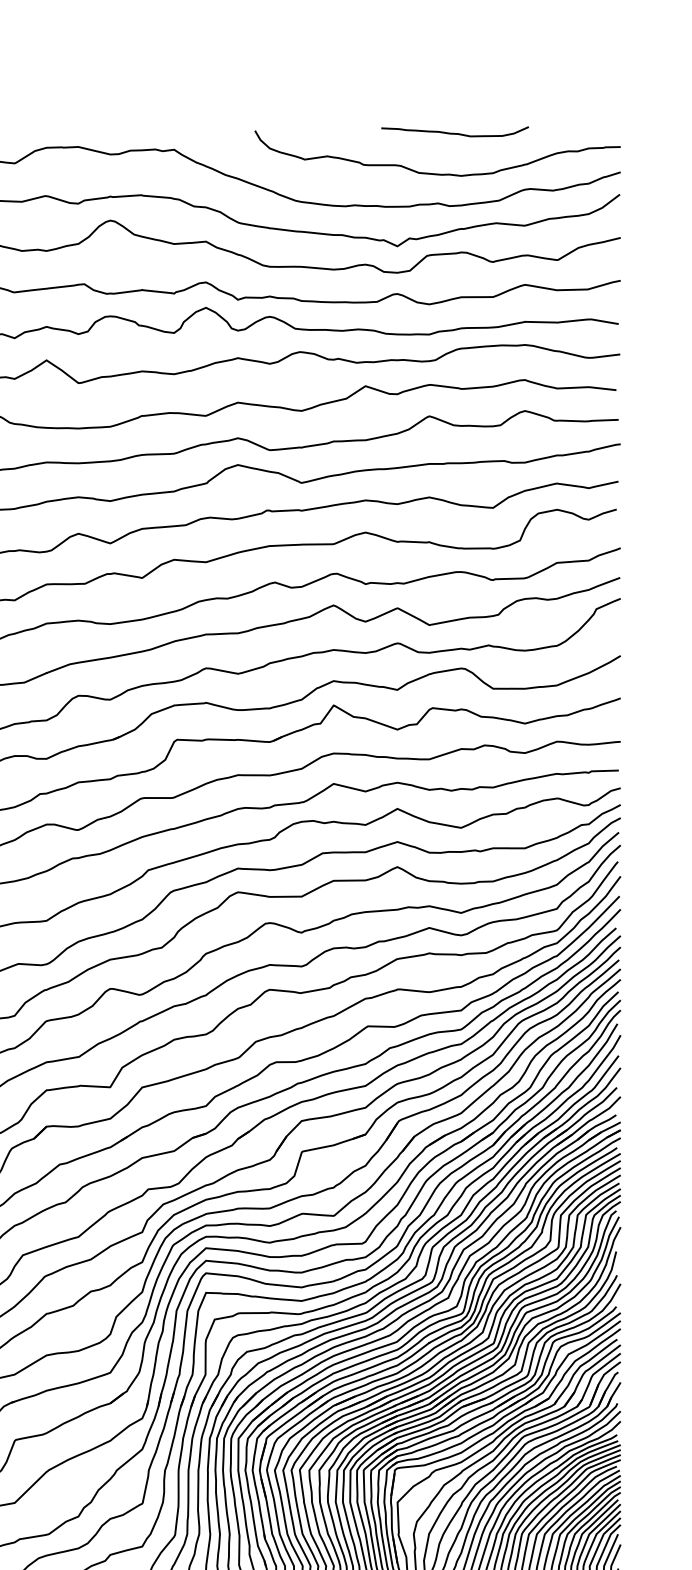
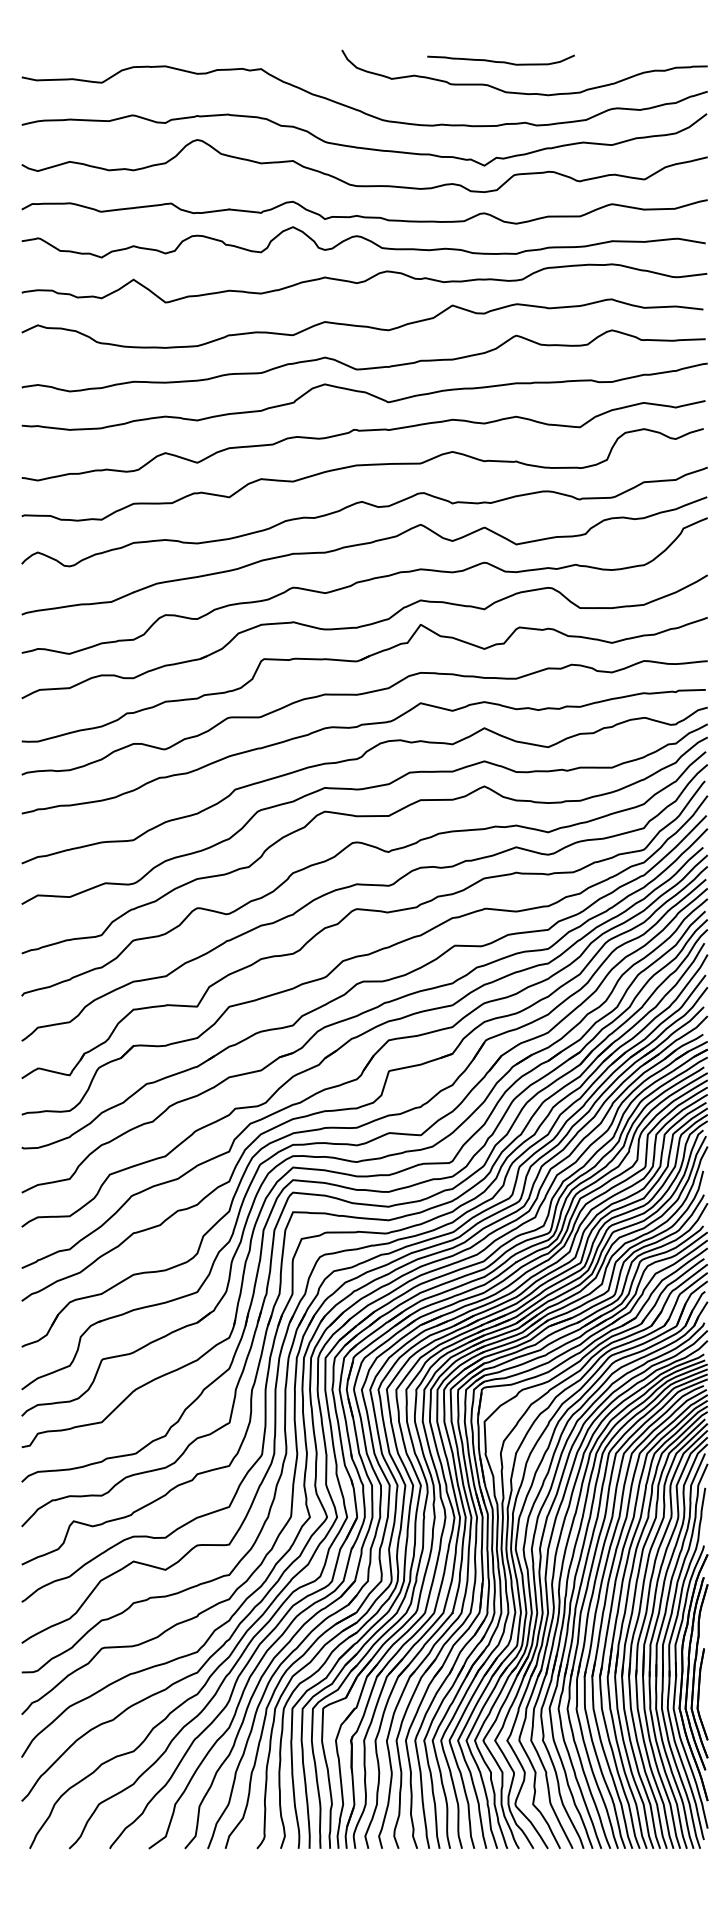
curve: (454, 133) -> (500, 61), moved

